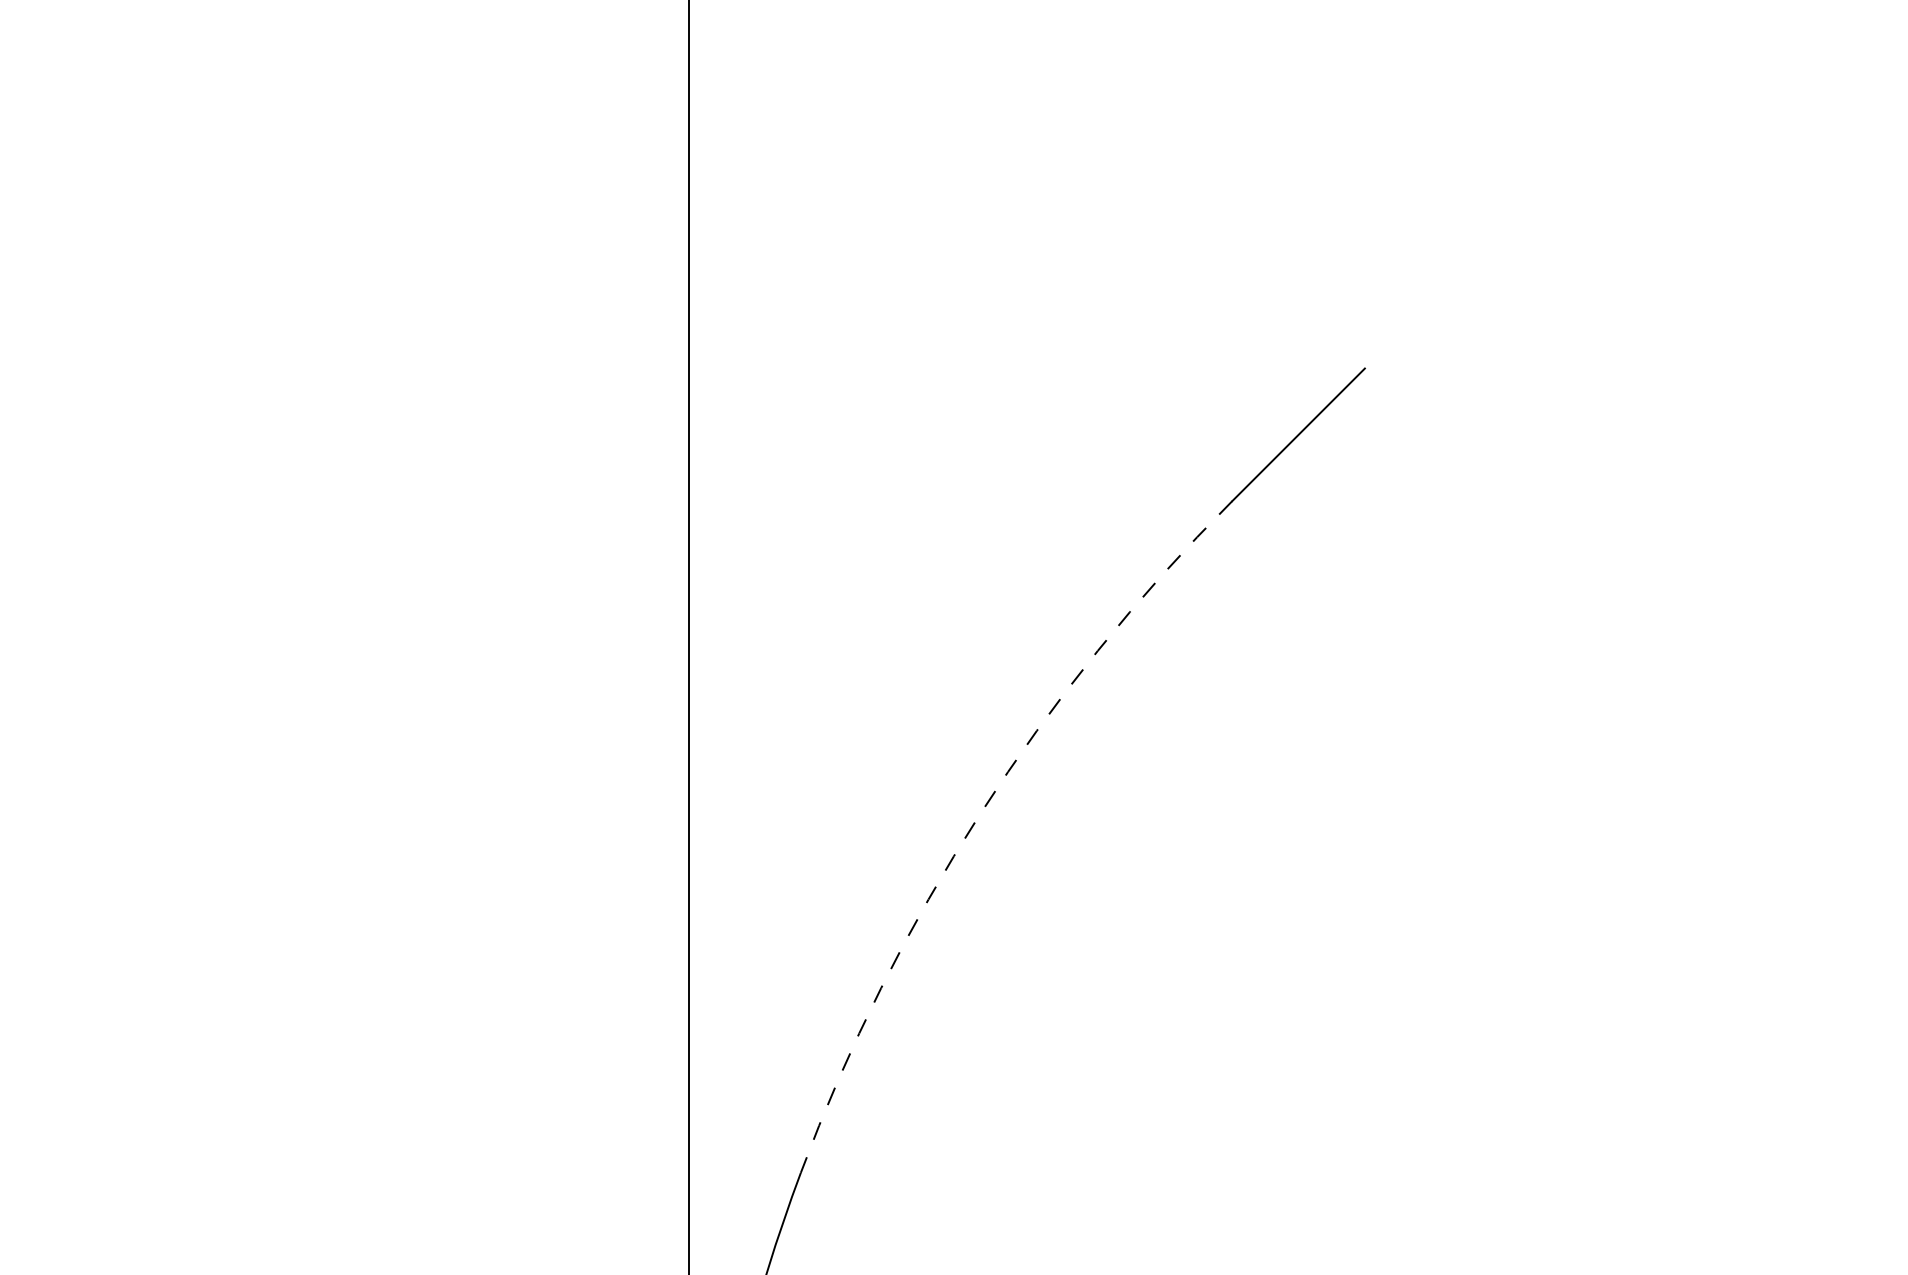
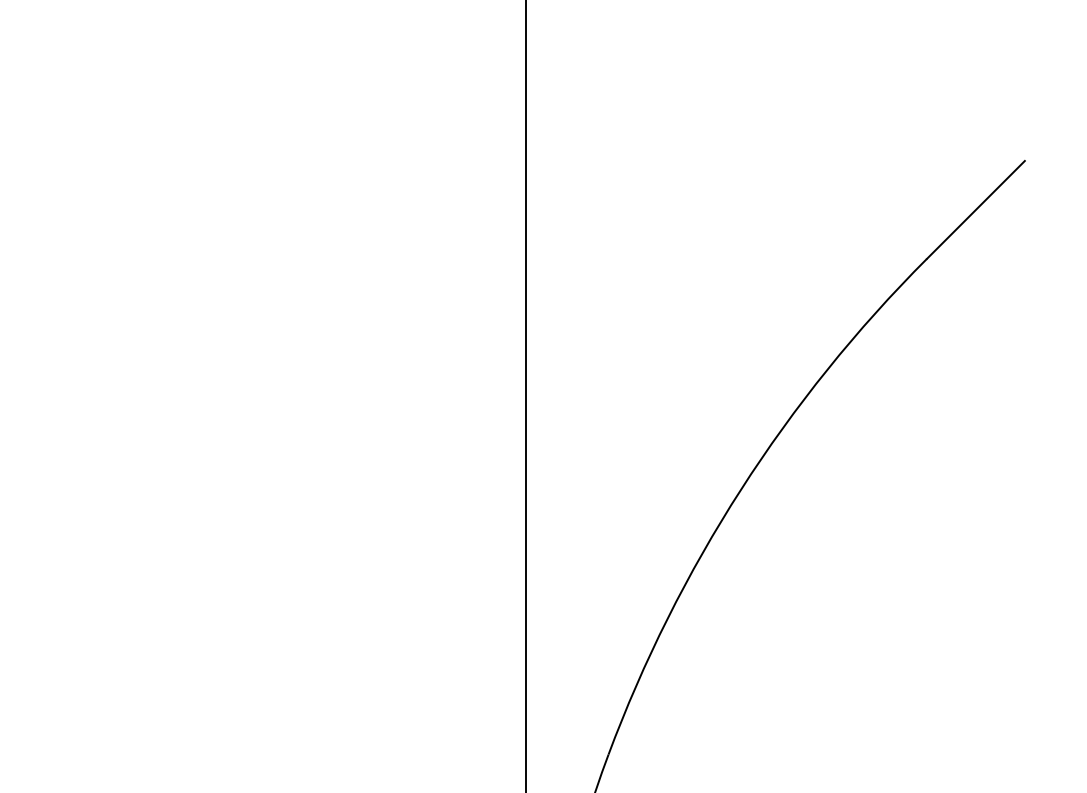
arc: (980, 813) -> (741, 489), dashed -> solid

